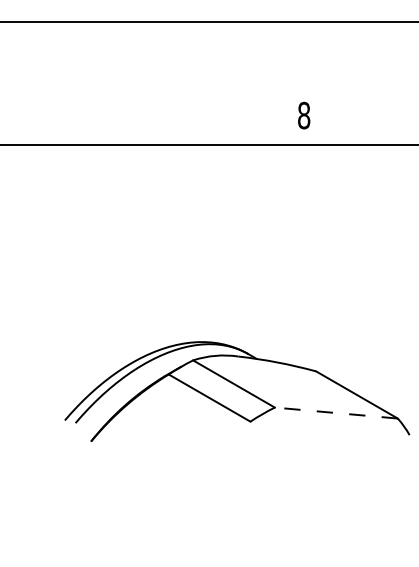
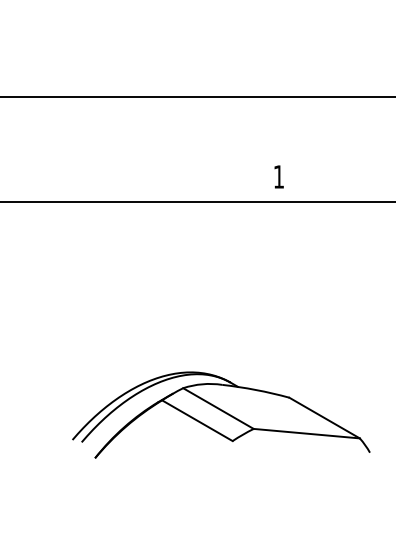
text: (303, 115) -> (278, 176), 8 -> 1
line: (336, 412) -> (306, 433), dashed -> solid

